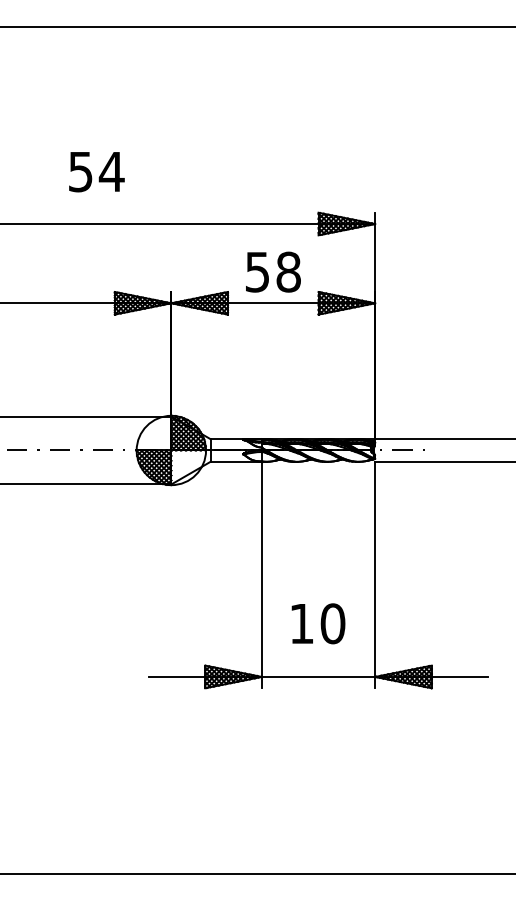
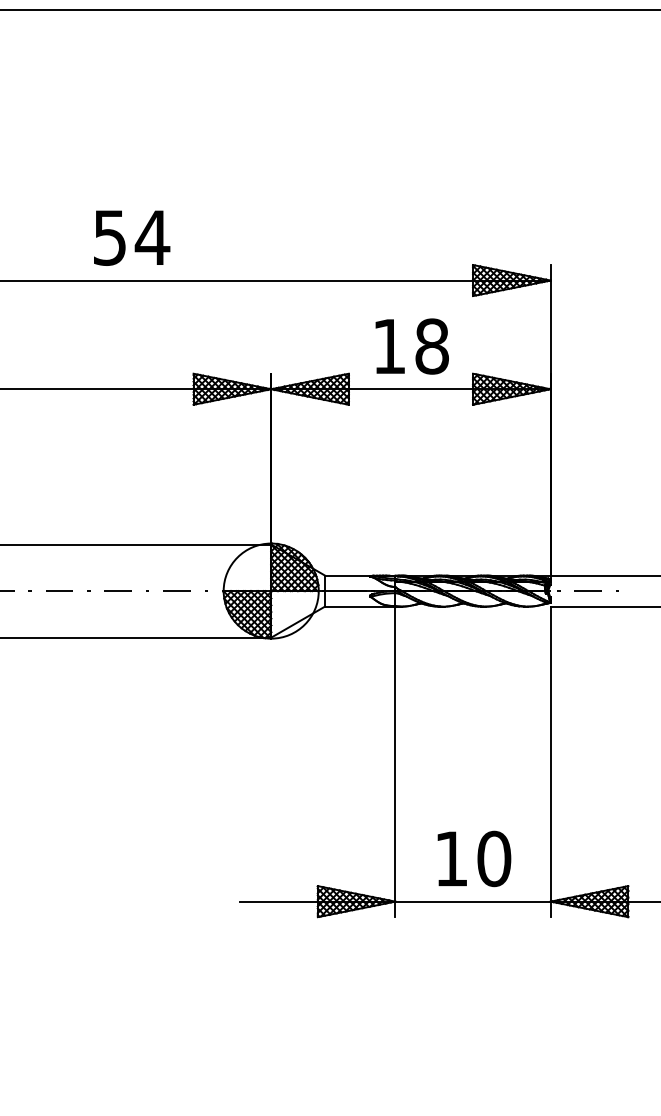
text: (96, 172) -> (131, 238), moved
text: (257, 272) -> (389, 347), 58 -> 18
text: (318, 623) -> (474, 858), moved

